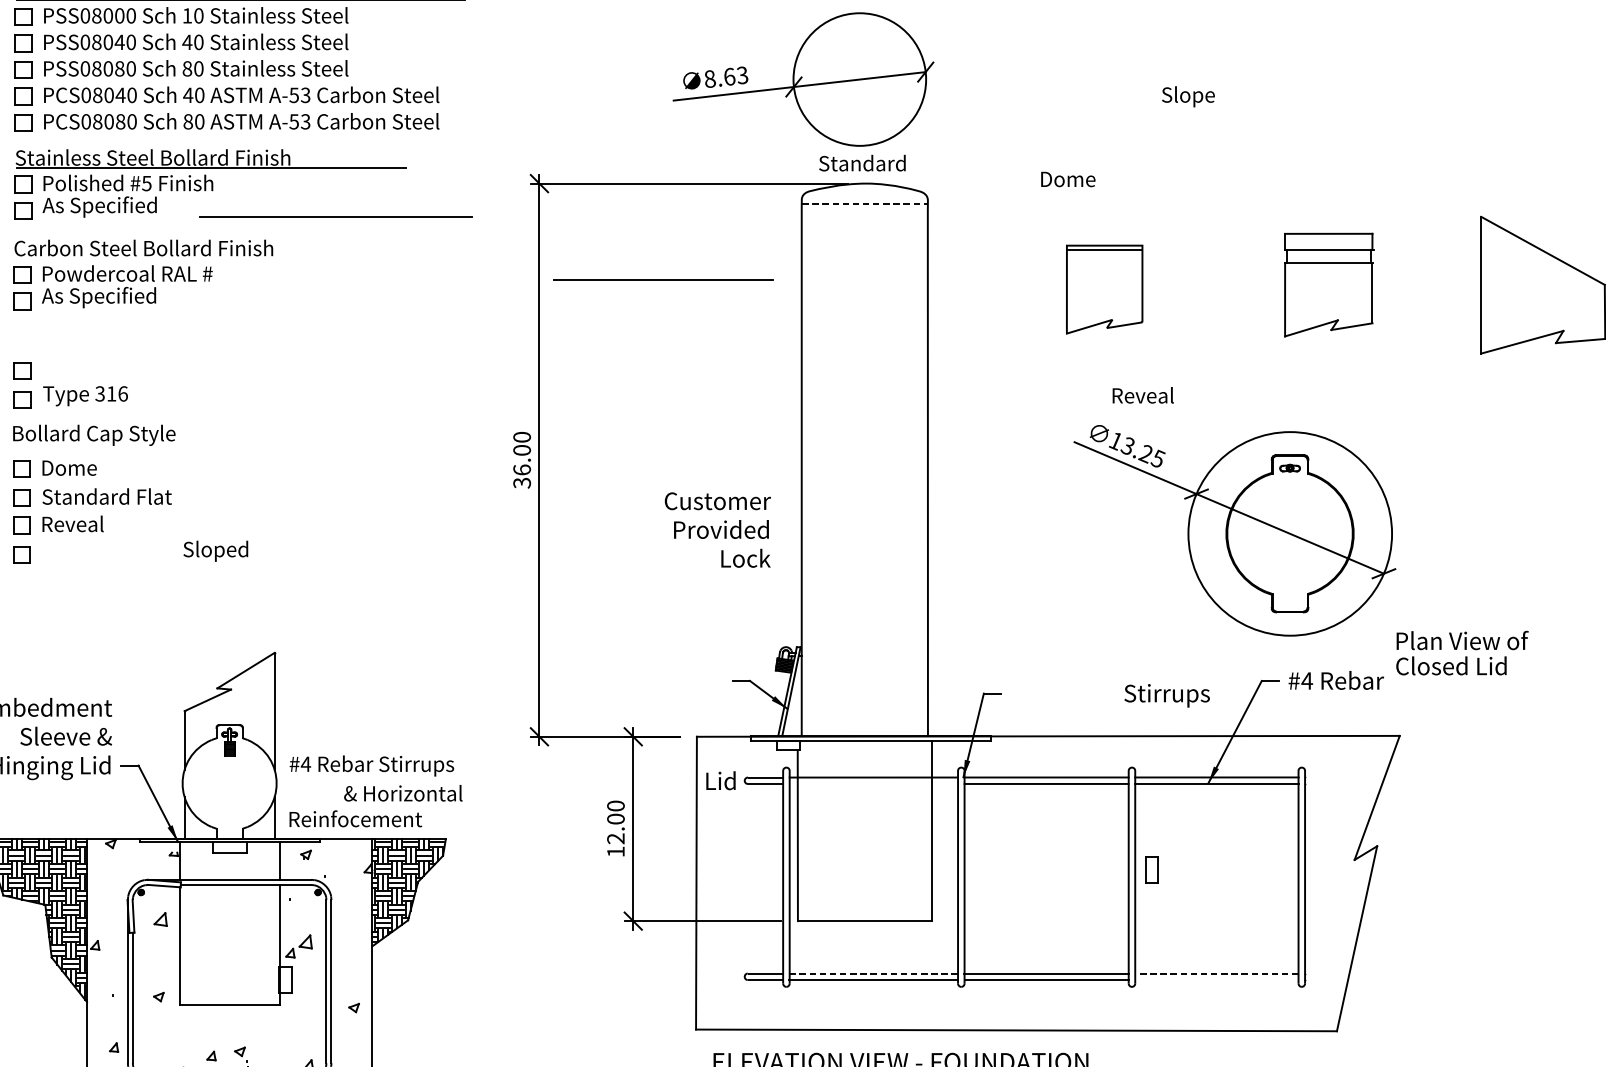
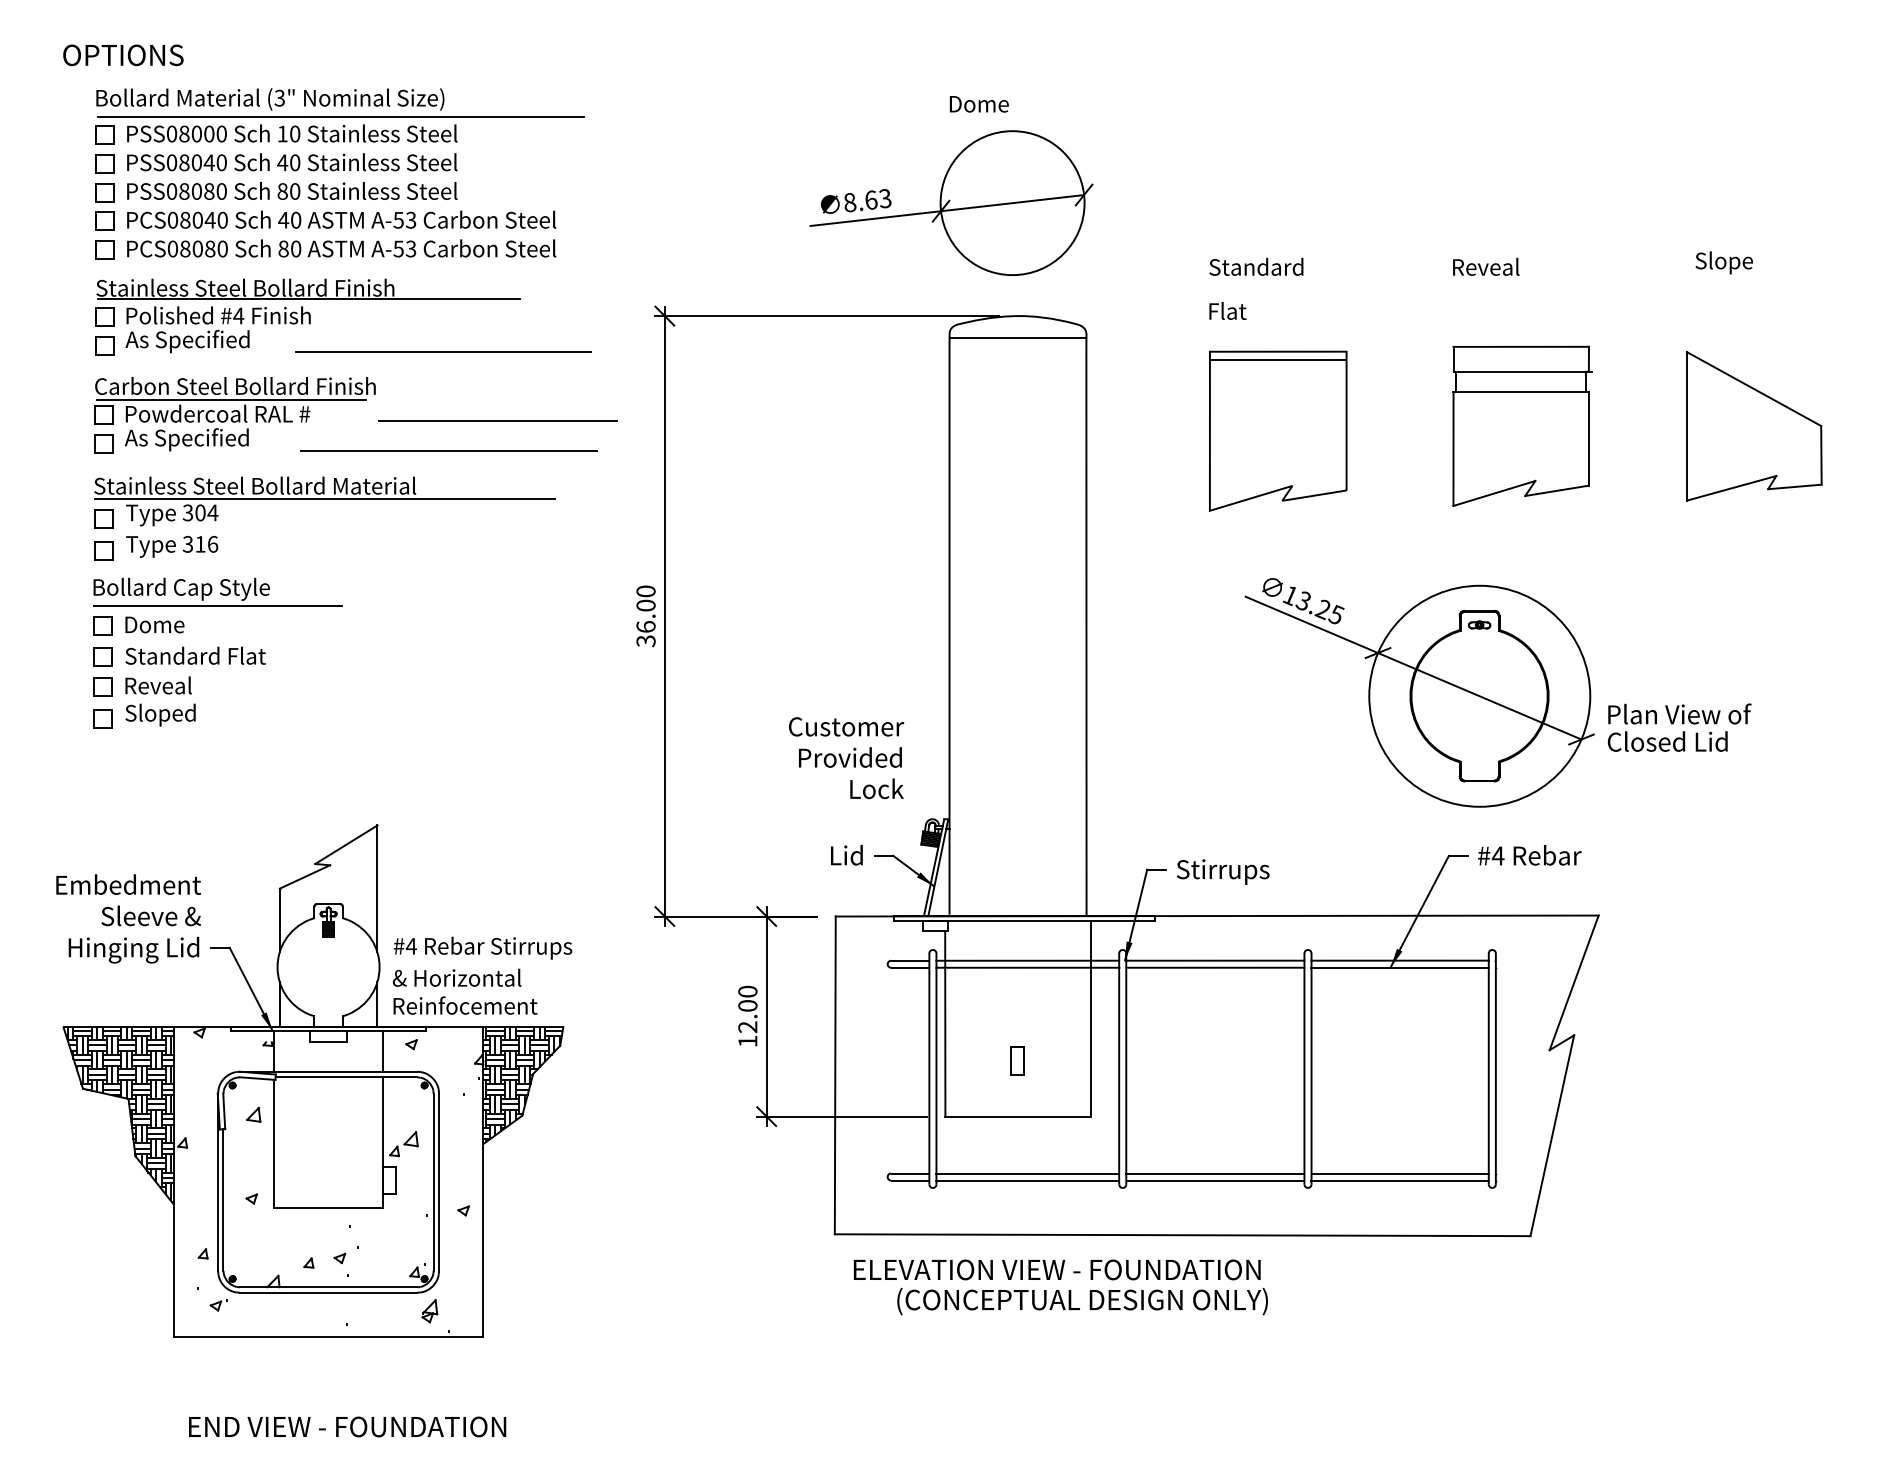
text: (1187, 96) -> (1723, 262), moved
text: (862, 162) -> (1256, 266), moved
text: (1068, 178) -> (1239, 310), Dome -> Flat
text: (146, 183) -> (238, 315), #5 -> #4
line: (865, 204) -> (1018, 338), dashed -> solid
line: (140, 260) -> (231, 399), added
line: (663, 279) -> (497, 420), moved
part: (1329, 284) -> (1522, 425), size x1.43
part: (1104, 289) -> (1278, 430), size x1.67
line: (340, 307) -> (448, 450), added
part: (225, 354) -> (324, 501), added
text: (1143, 394) -> (1486, 266), moved
line: (127, 450) -> (217, 605), added
text: (717, 530) -> (846, 758), moved
text: (215, 550) -> (160, 714), moved
text: (1462, 652) -> (1679, 727), moved
text: (1166, 695) -> (1222, 871), moved
text: (720, 780) -> (846, 855), moved
line: (873, 783) -> (1027, 967), added
text: (402, 792) -> (456, 977), moved
part: (1151, 869) -> (1017, 1060), moved
line: (873, 973) -> (1027, 1173), dashed -> solid
line: (1217, 973) -> (1400, 1173), dashed -> solid
line: (1216, 979) -> (1399, 1180), added

